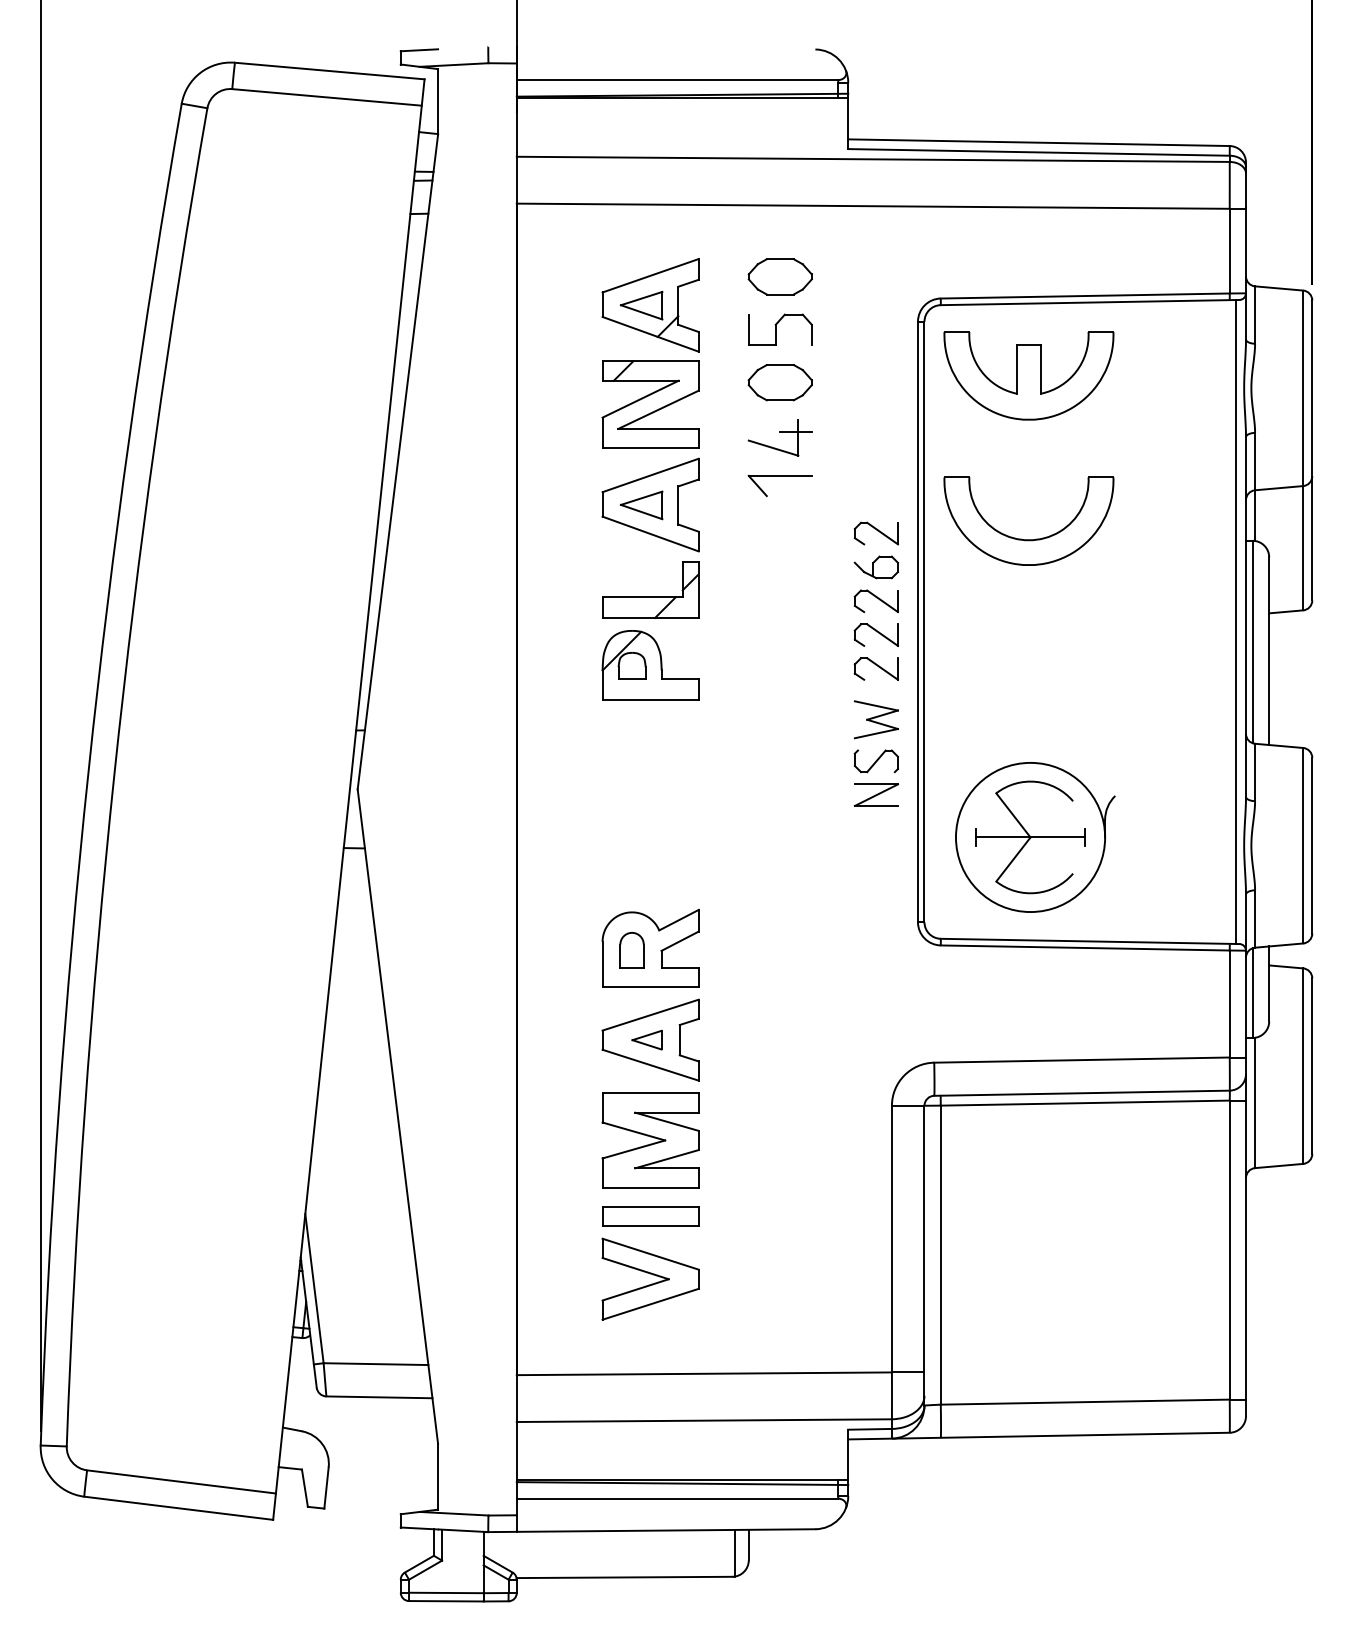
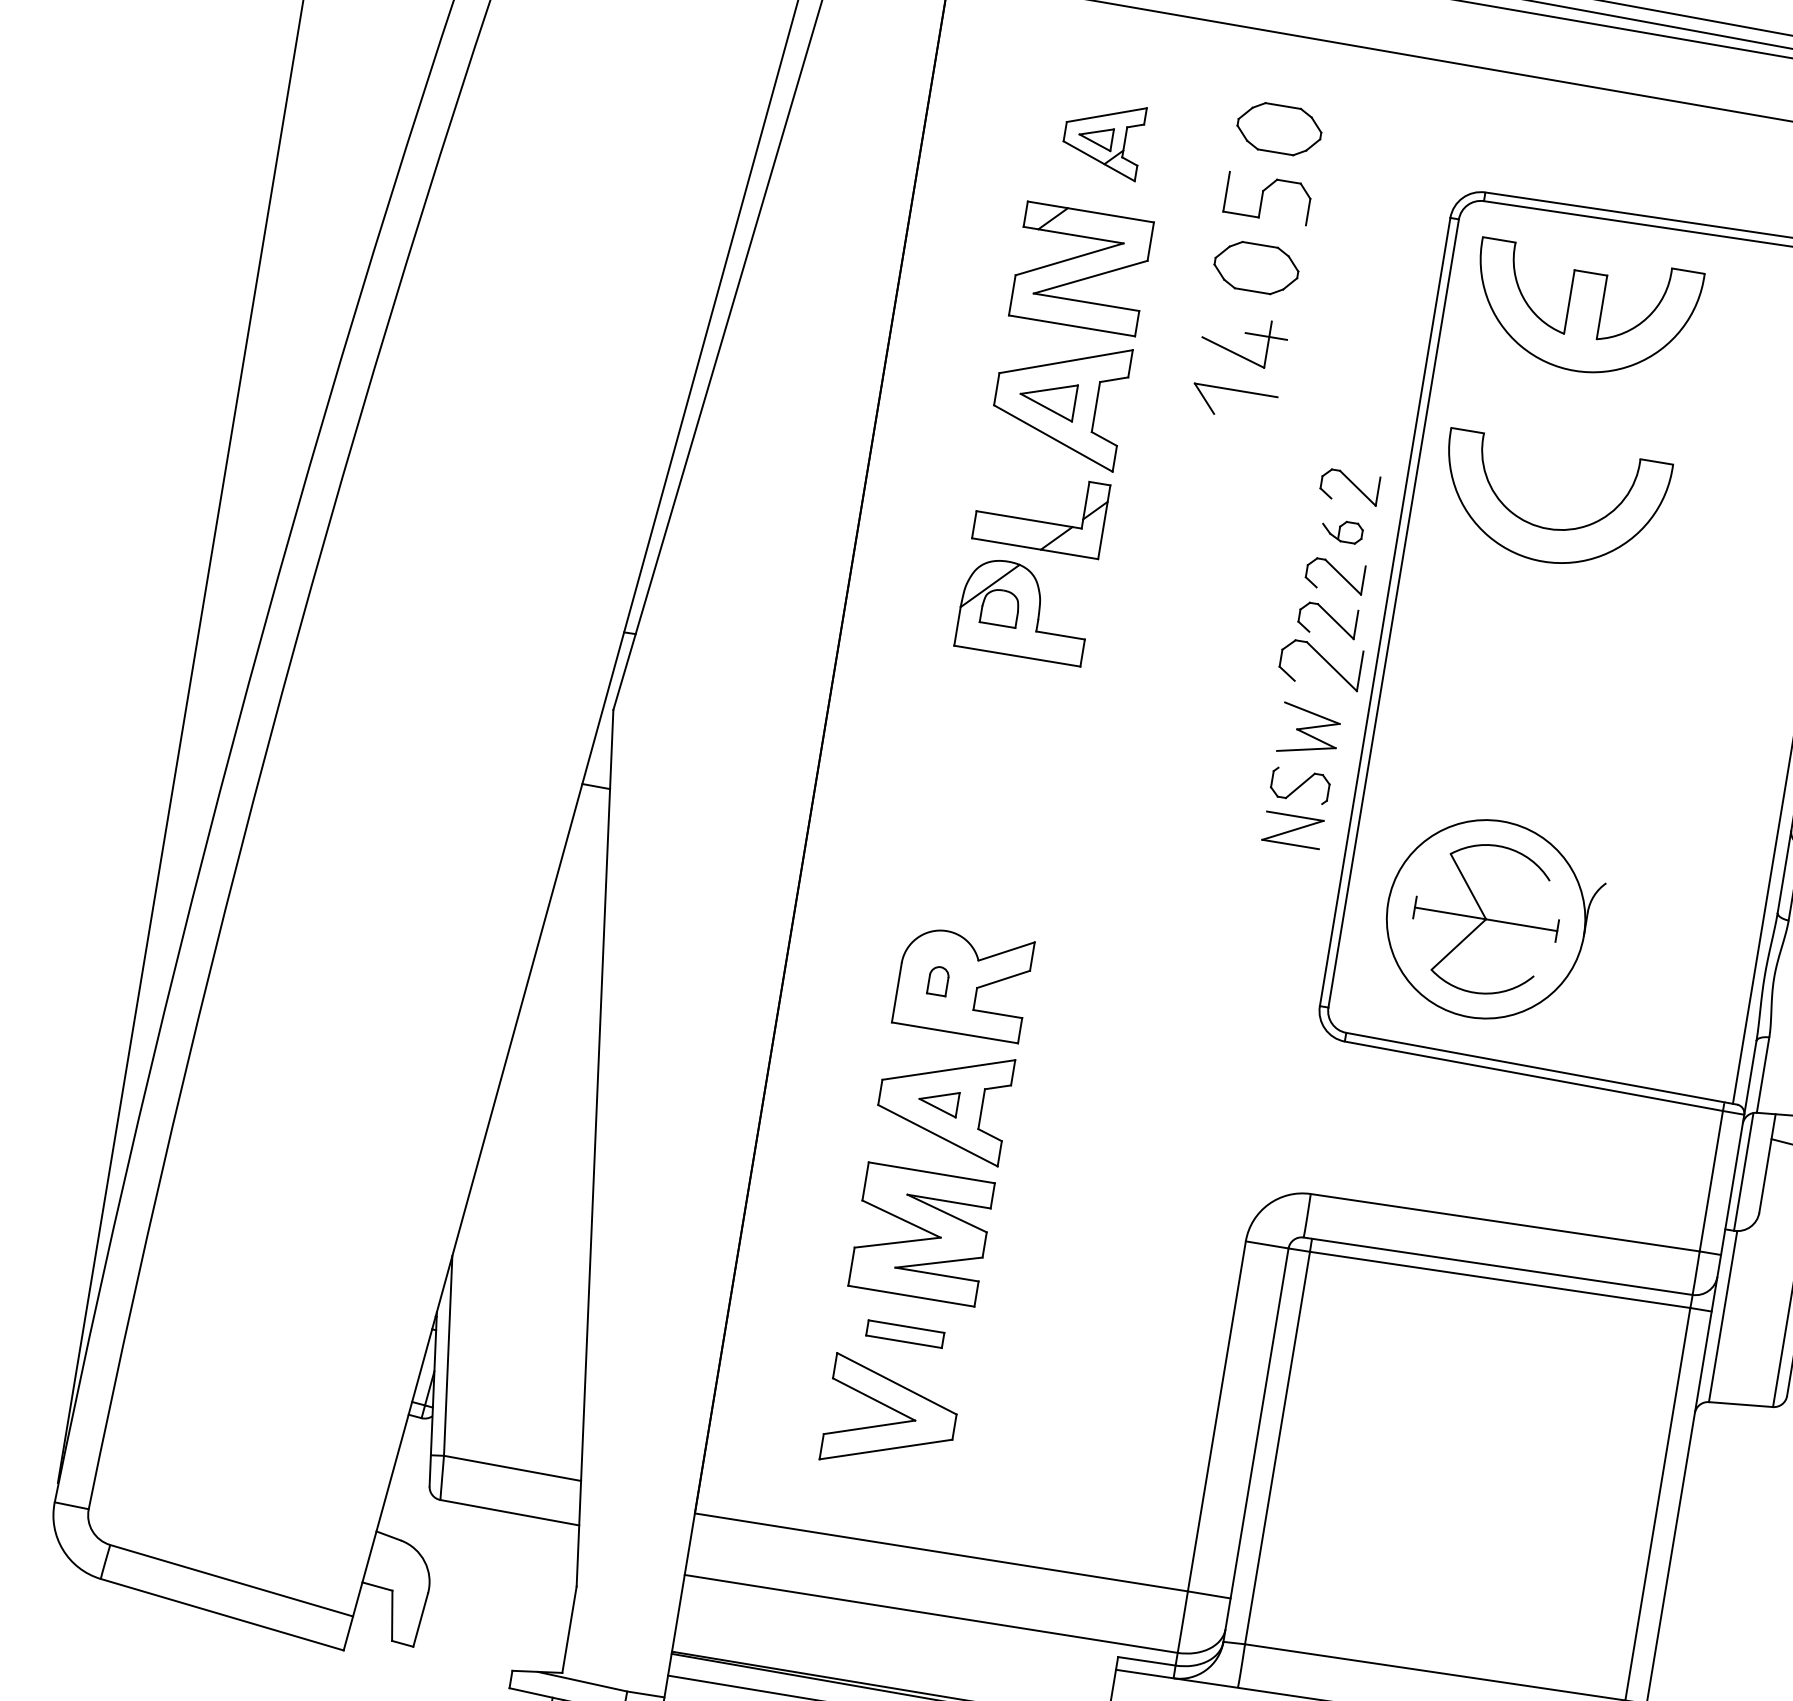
part: (650, 305) -> (1102, 138), size x0.6
part: (875, 567) -> (1341, 531), size x0.7
part: (875, 668) -> (1319, 663), size x1.4
part: (631, 950) -> (937, 980), size x0.6
part: (650, 1216) -> (904, 1334), size x0.6

